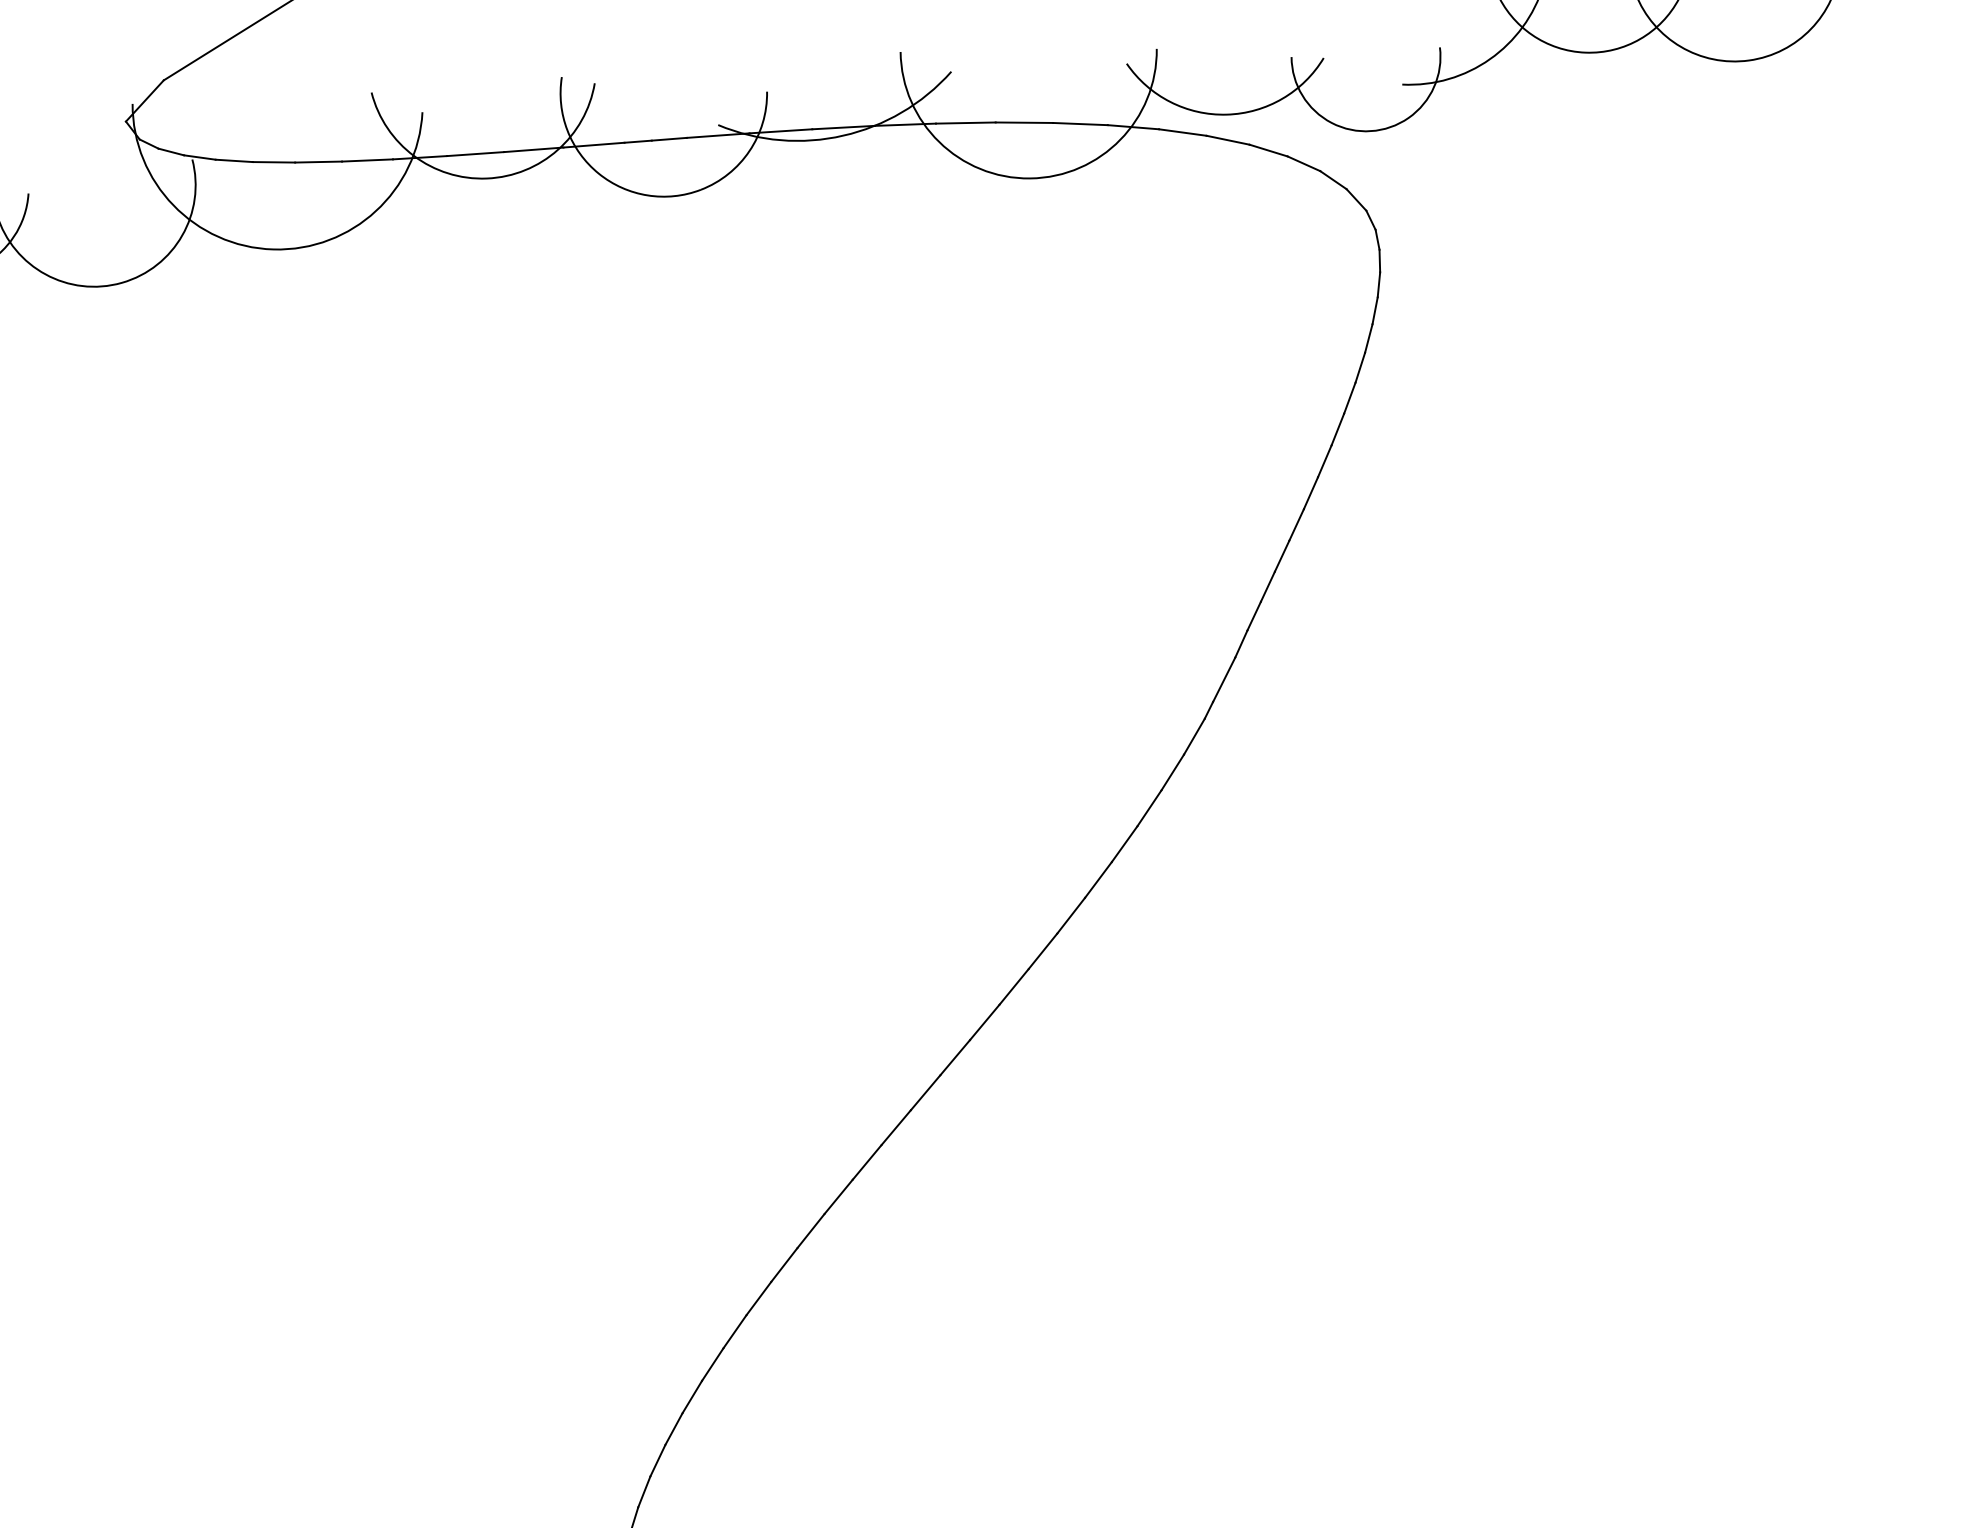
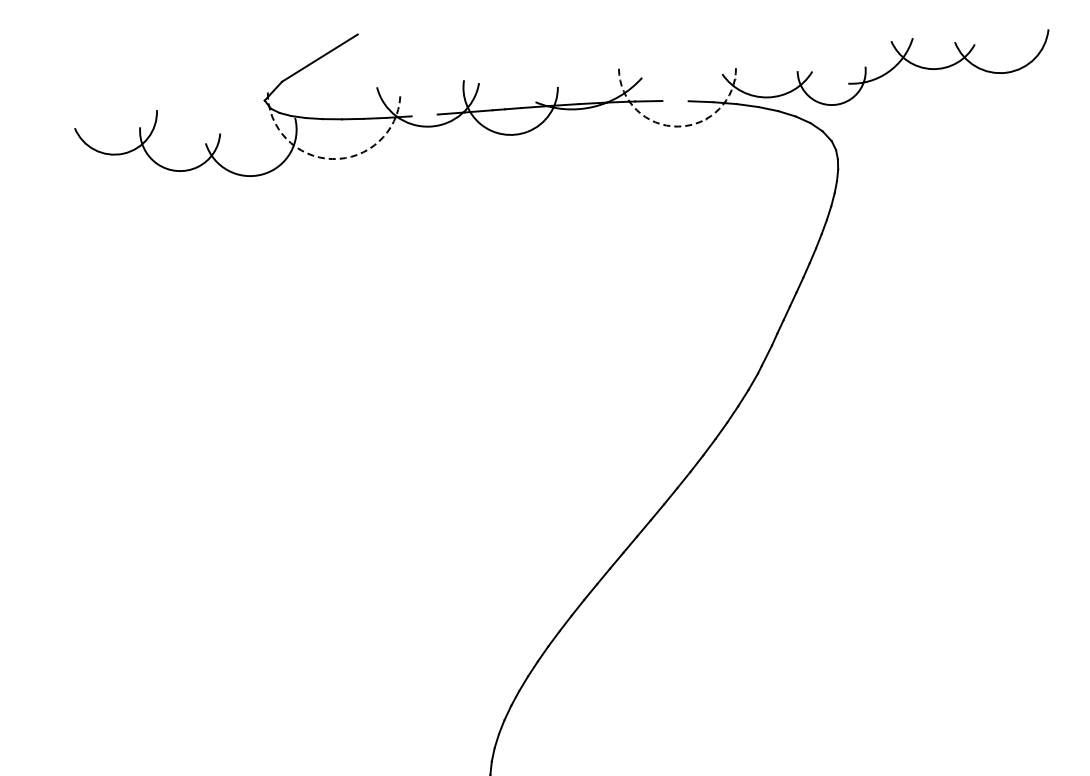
line: (1024, 123) -> (675, 101), removed
line: (475, 154) -> (424, 115), removed
arc: (1030, 178) -> (678, 126), solid -> dashed
arc: (274, 250) -> (332, 159), solid -> dashed

